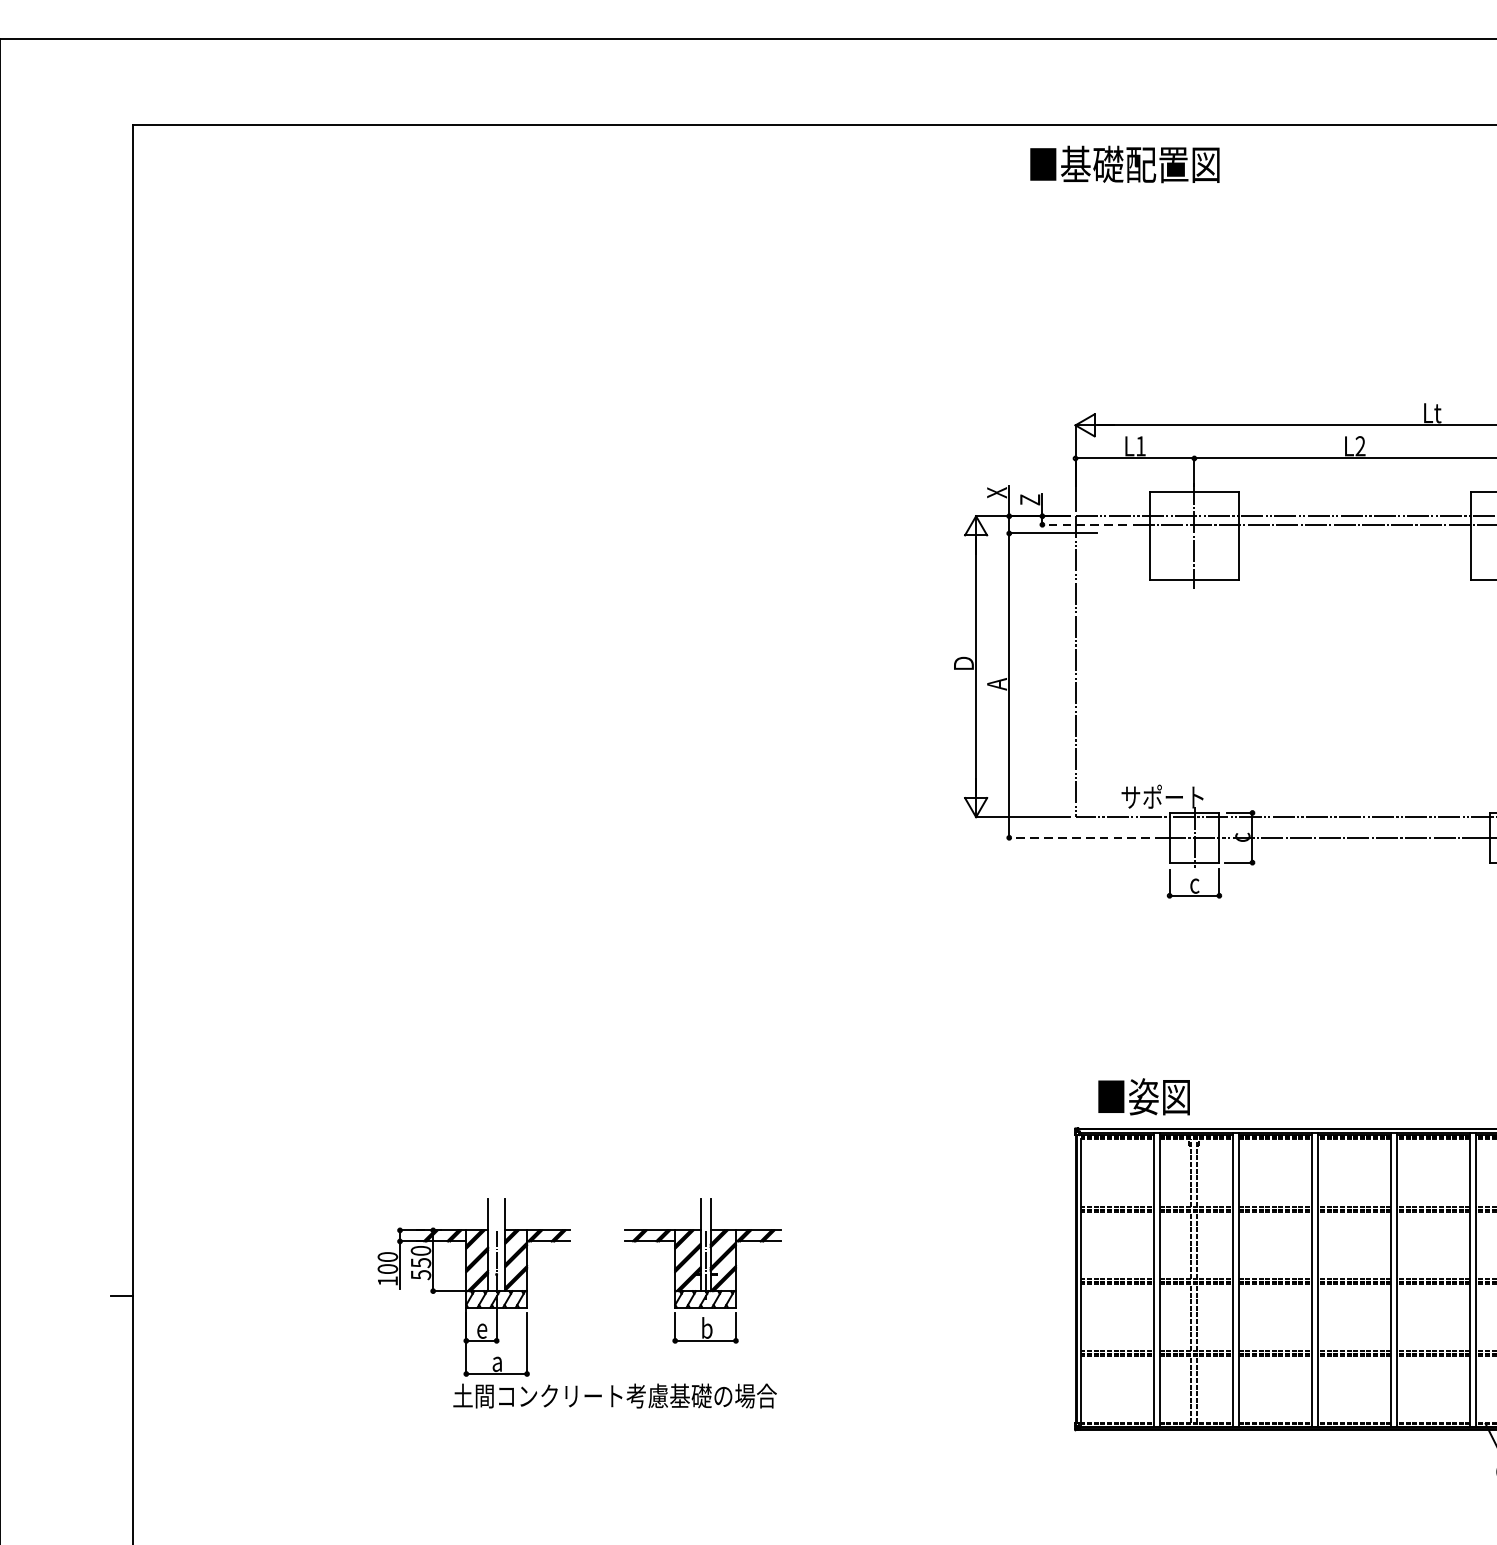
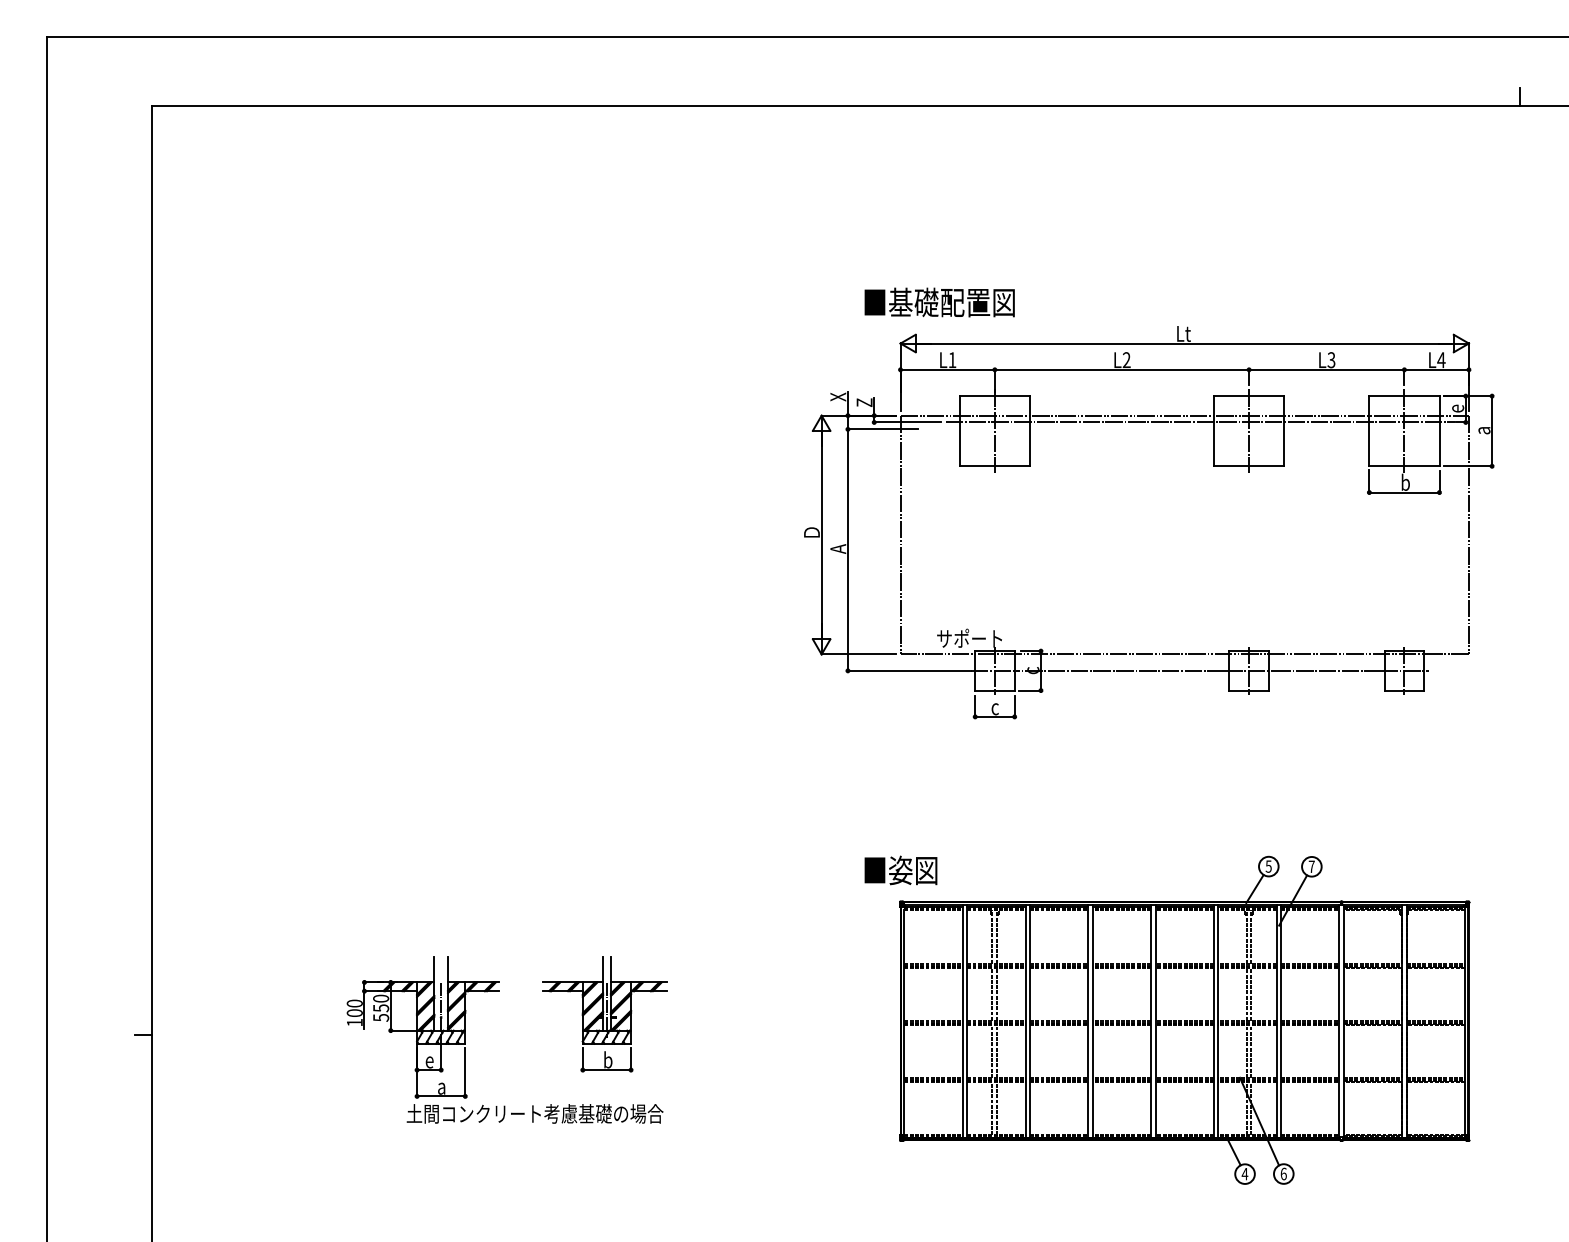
text: (1124, 164) -> (939, 302), moved
line: (1084, 524) -> (907, 422), dashed -> solid
line: (1085, 837) -> (908, 670), dashed -> solid
text: (1143, 1096) -> (900, 870), moved

